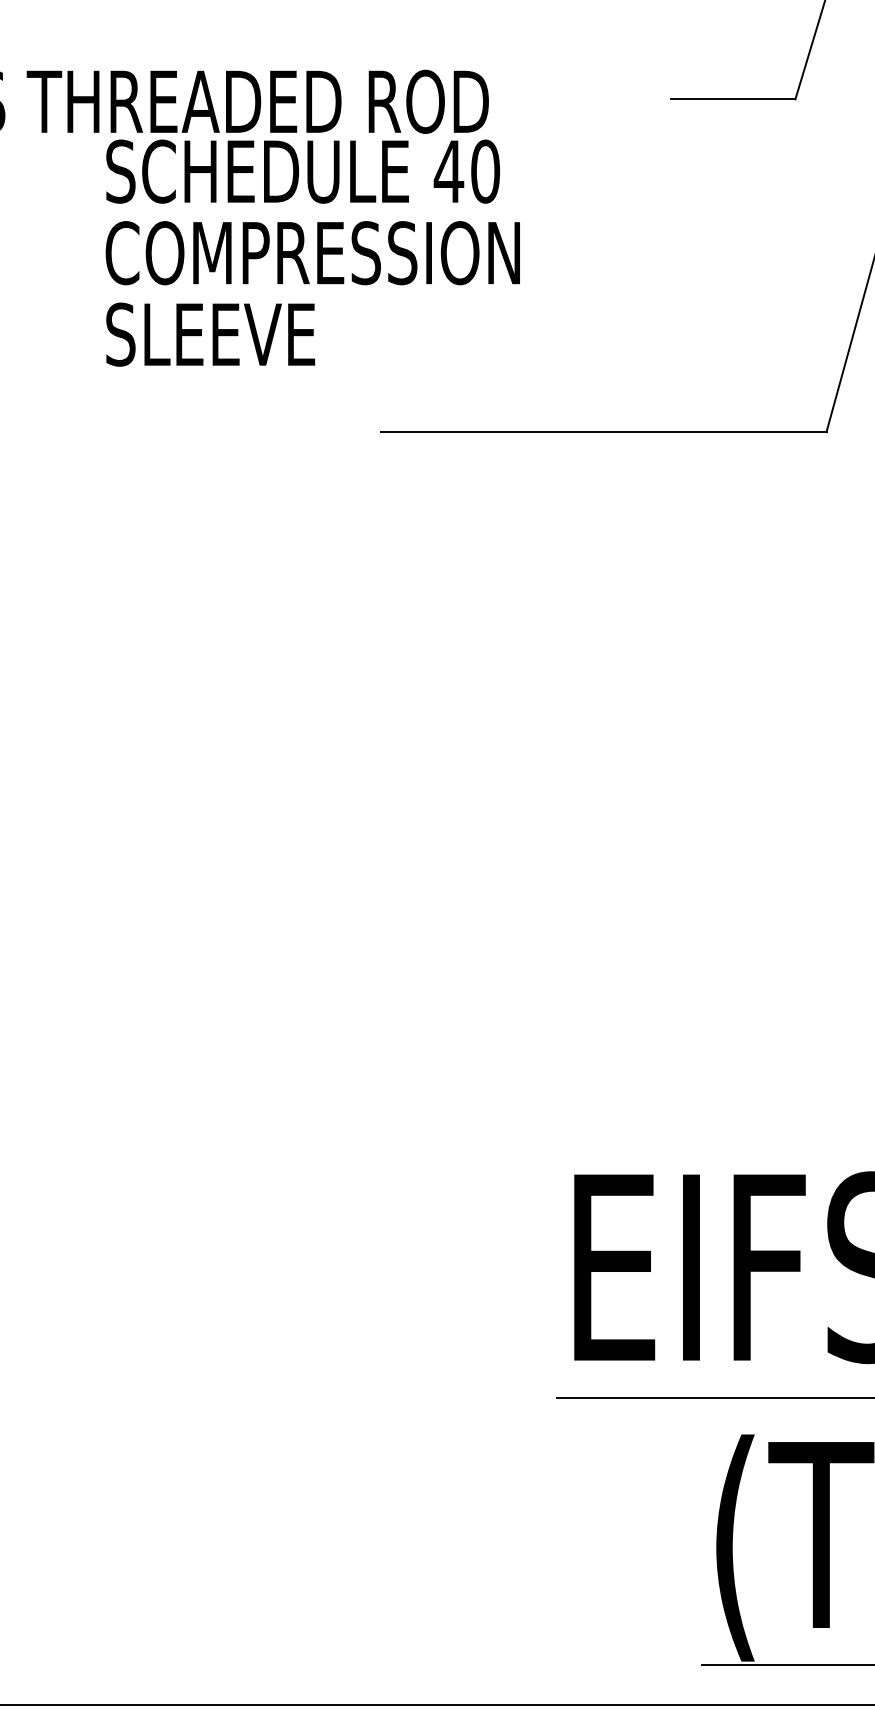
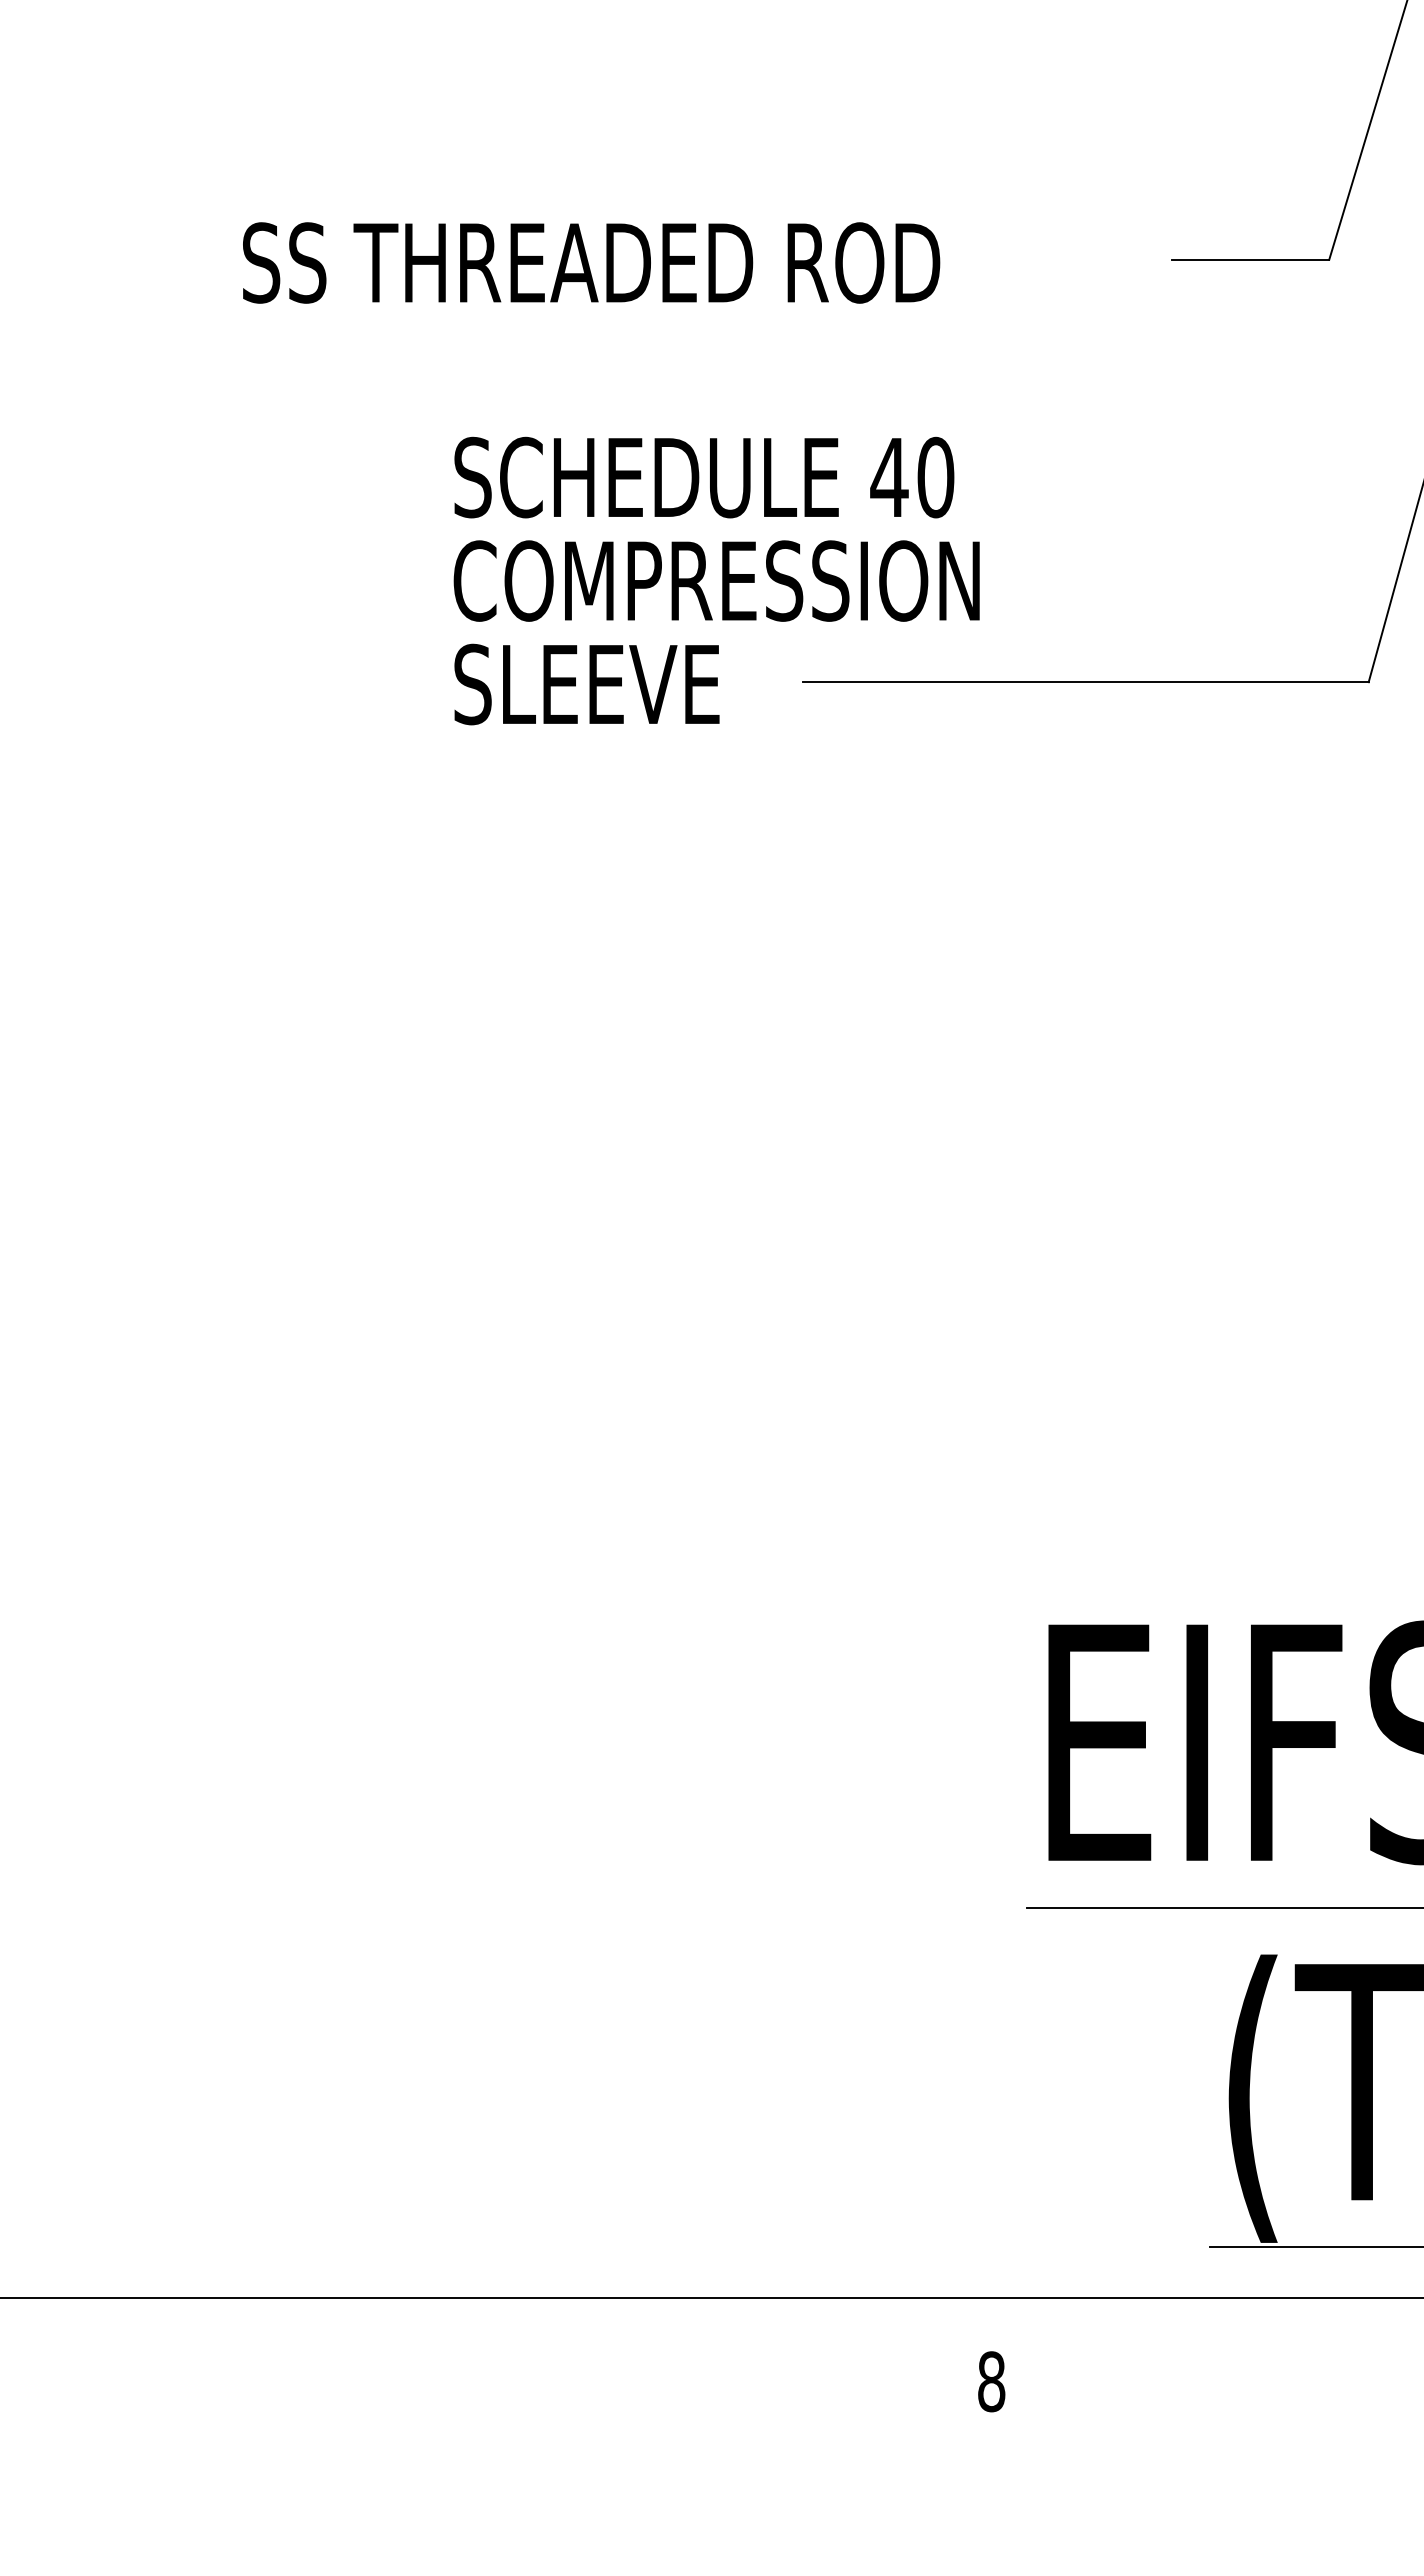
text: (312, 252) -> (716, 580), moved

